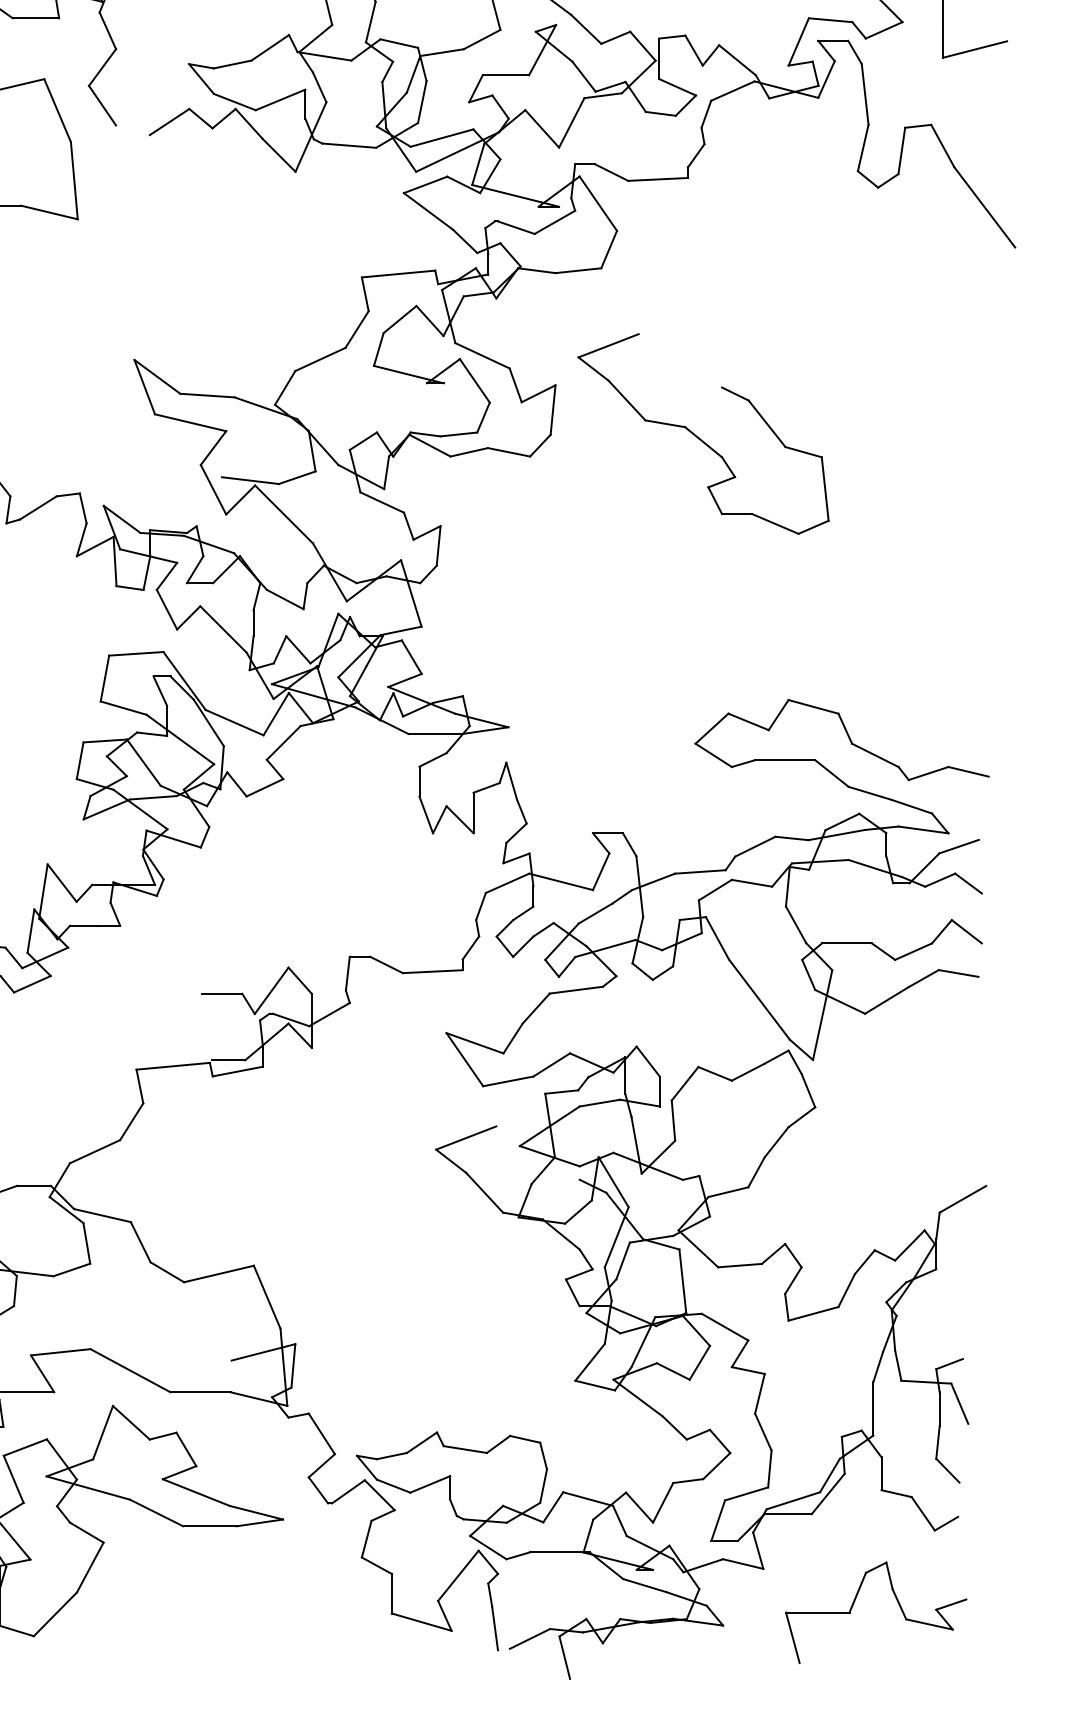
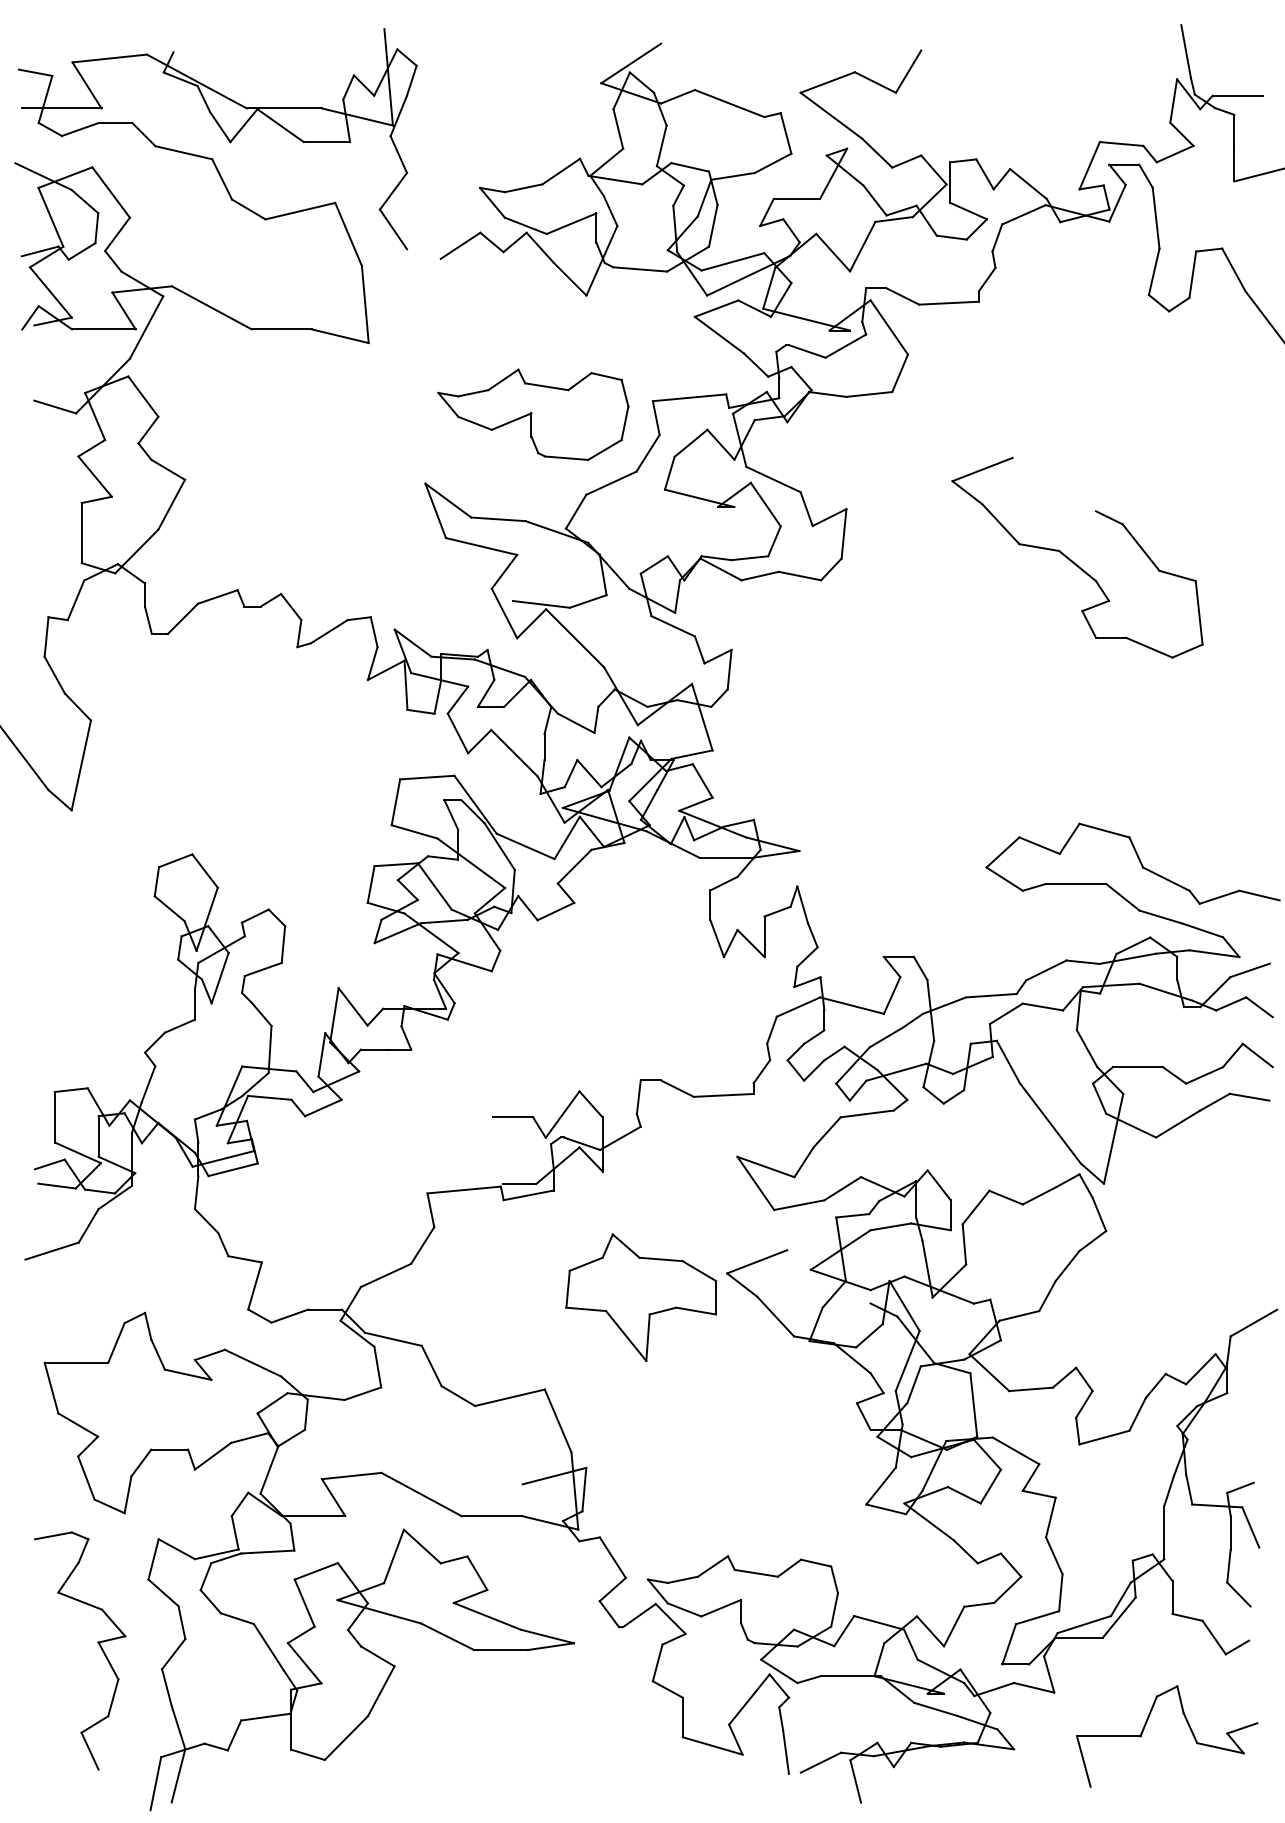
part: (242, 290) -> (533, 414), added
part: (703, 433) -> (1077, 557), moved
part: (350, 1173) -> (641, 1297), added

